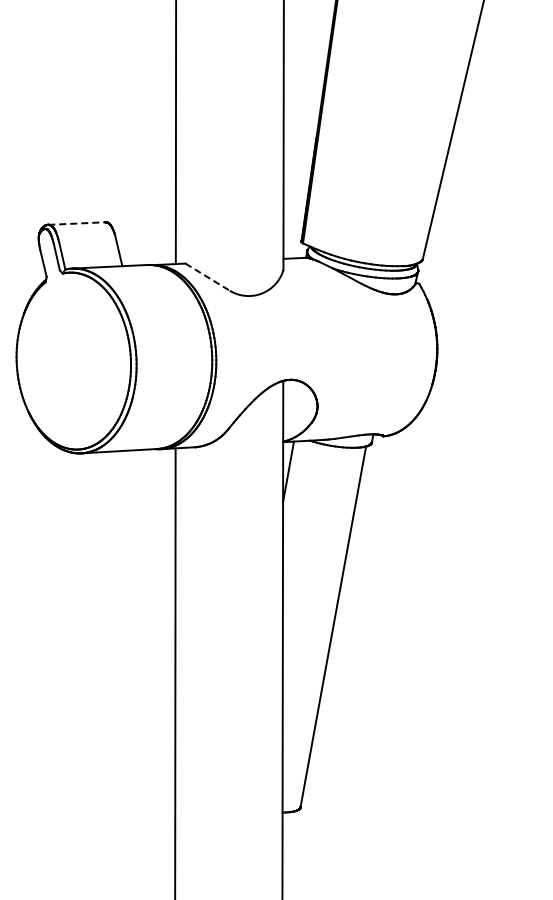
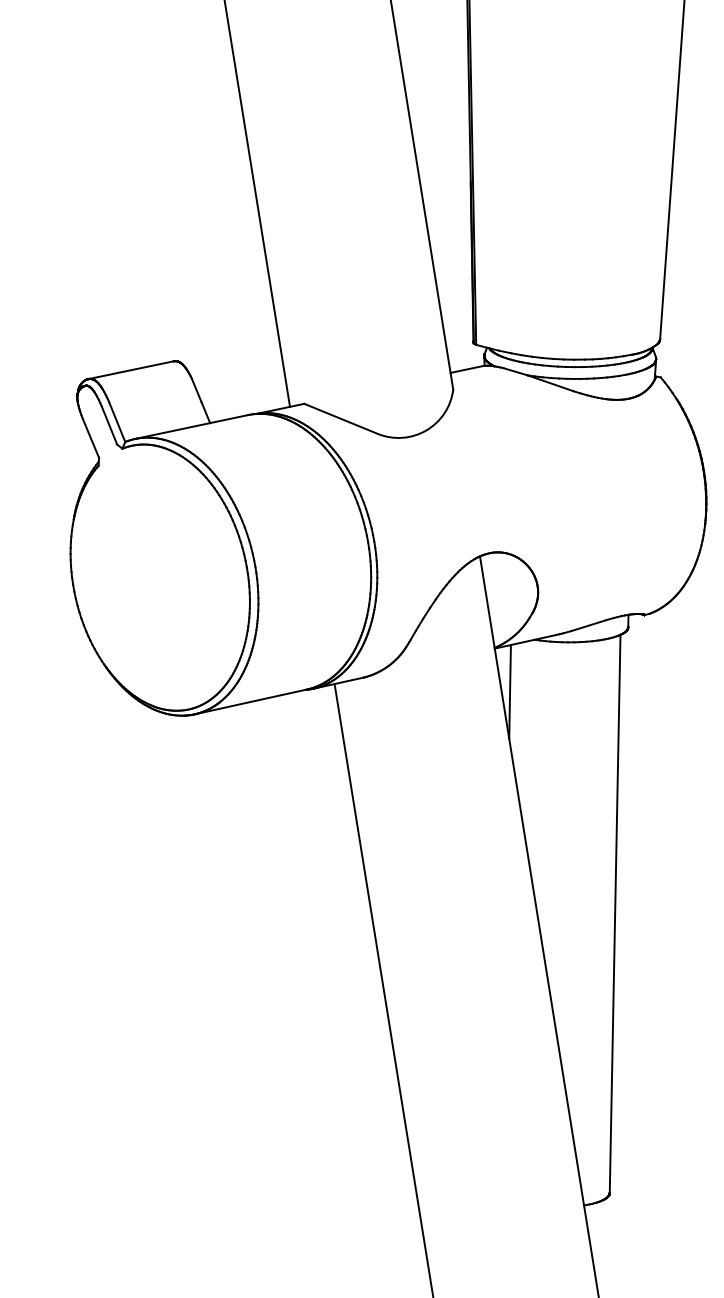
line: (77, 223) -> (132, 369), dashed -> solid
line: (208, 277) -> (342, 419), dashed -> solid

